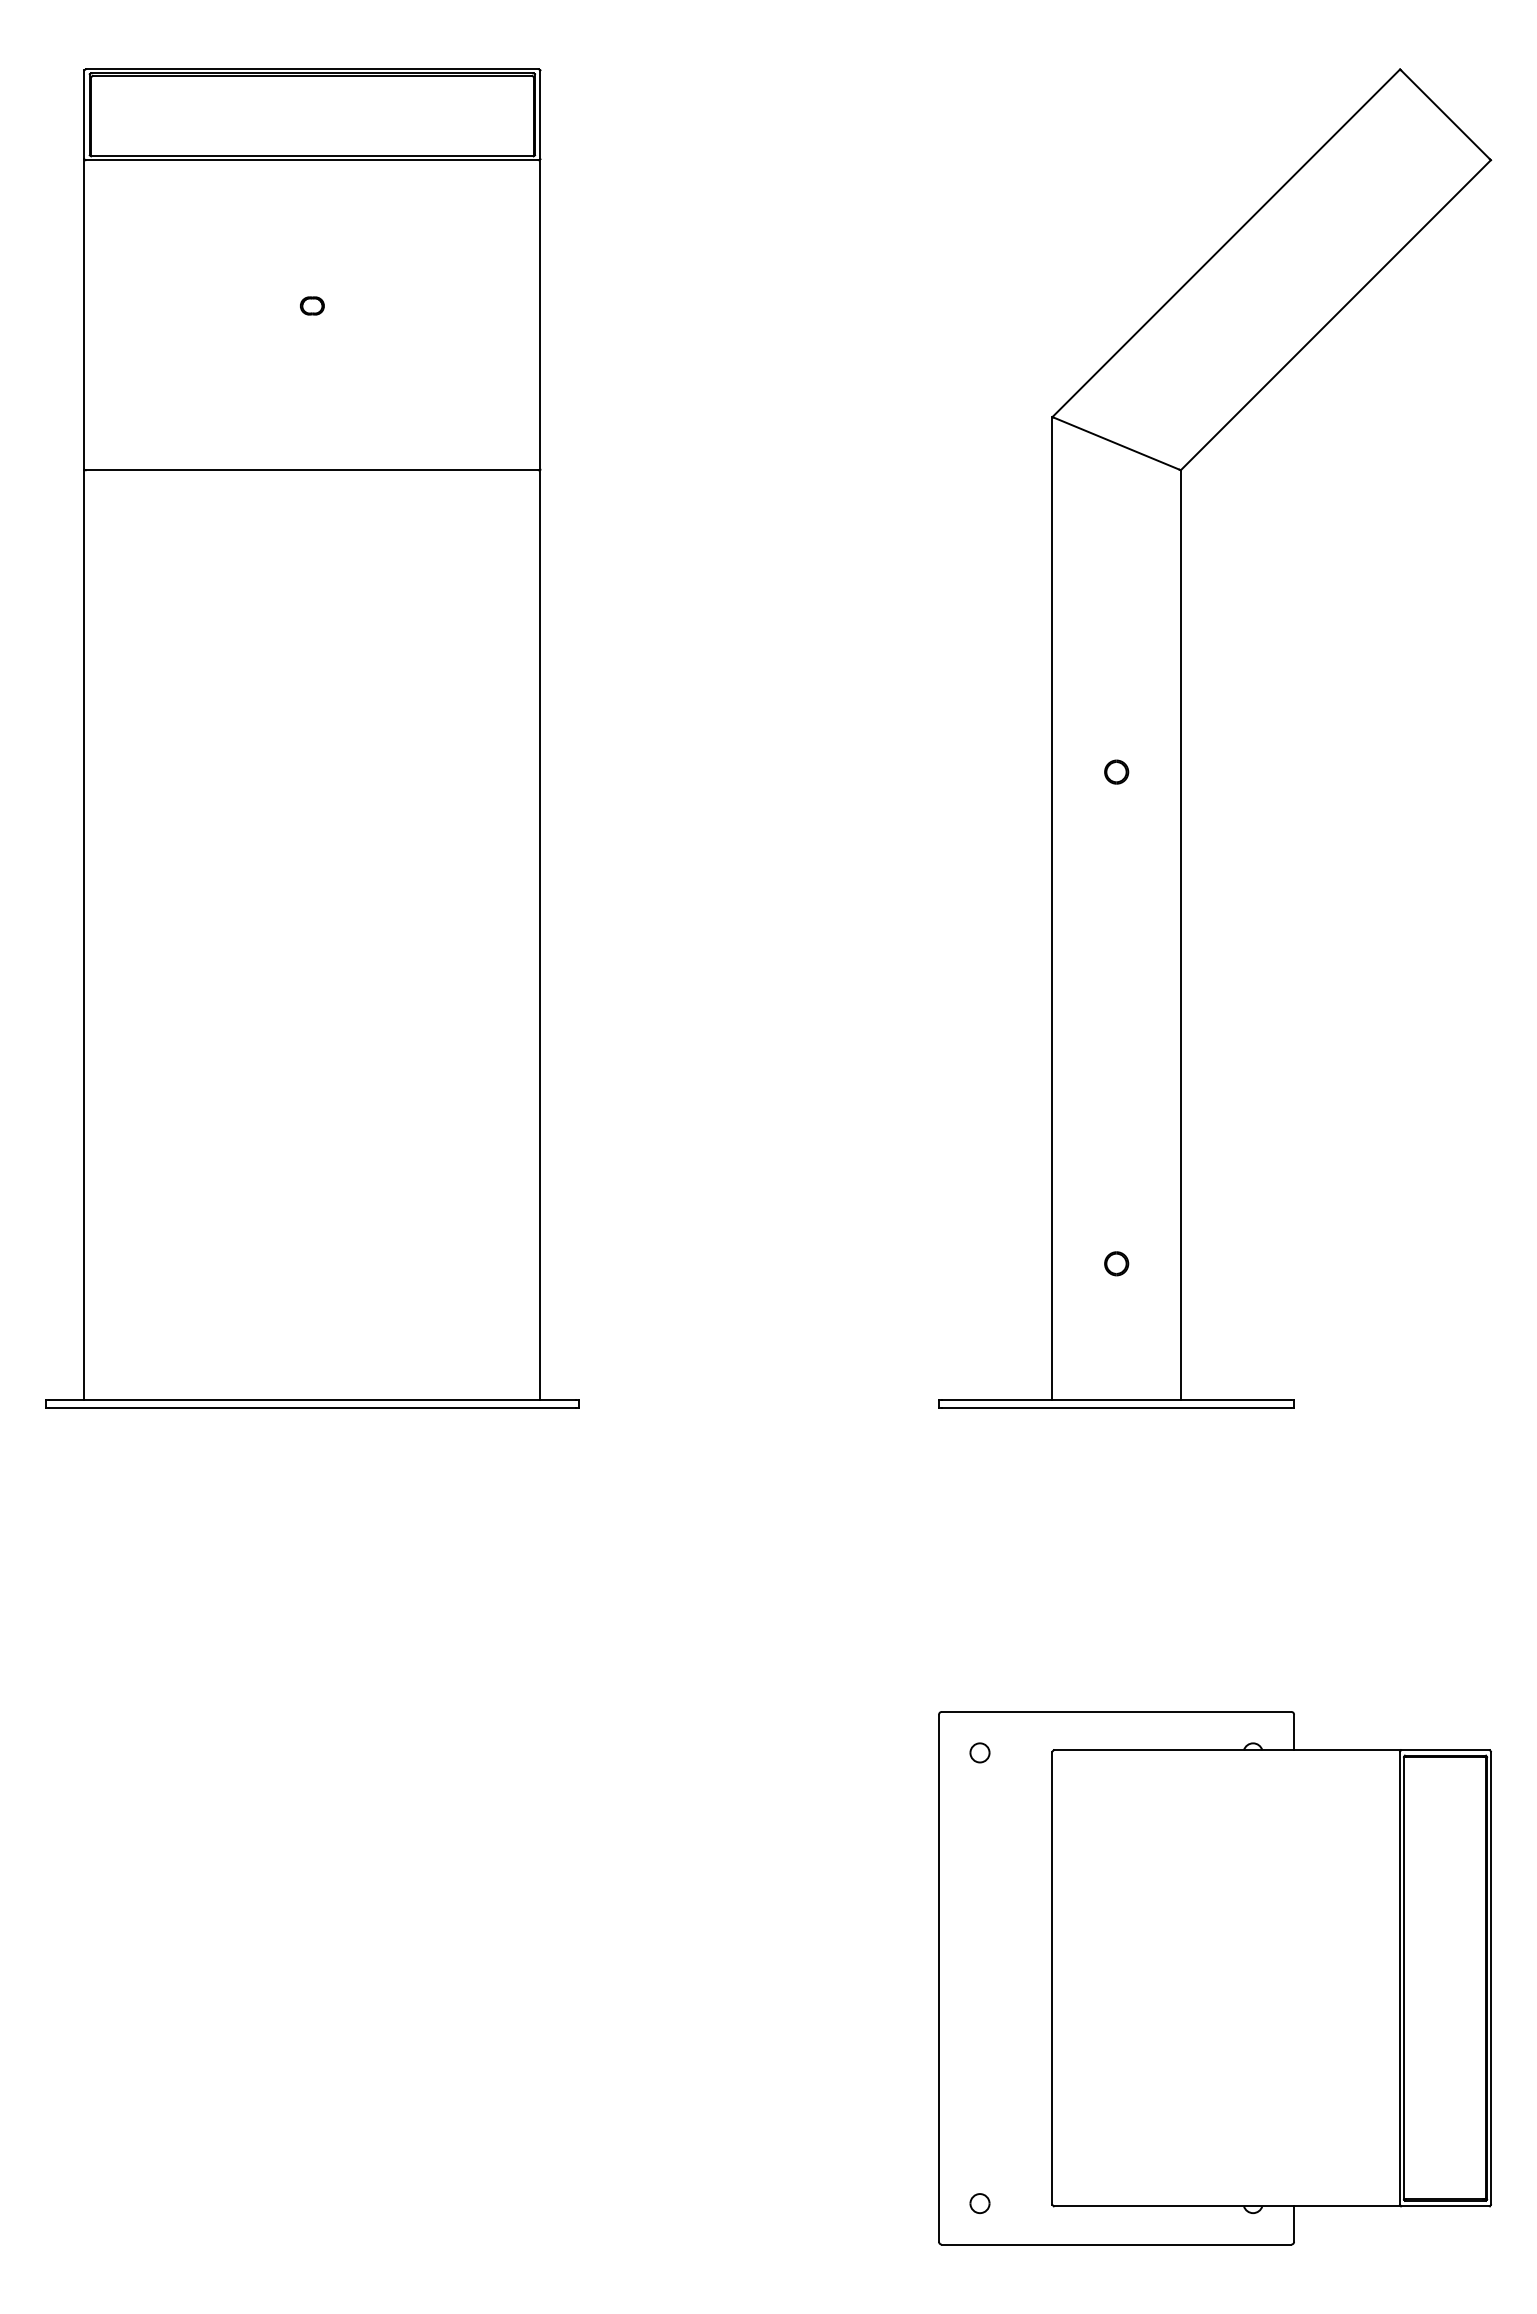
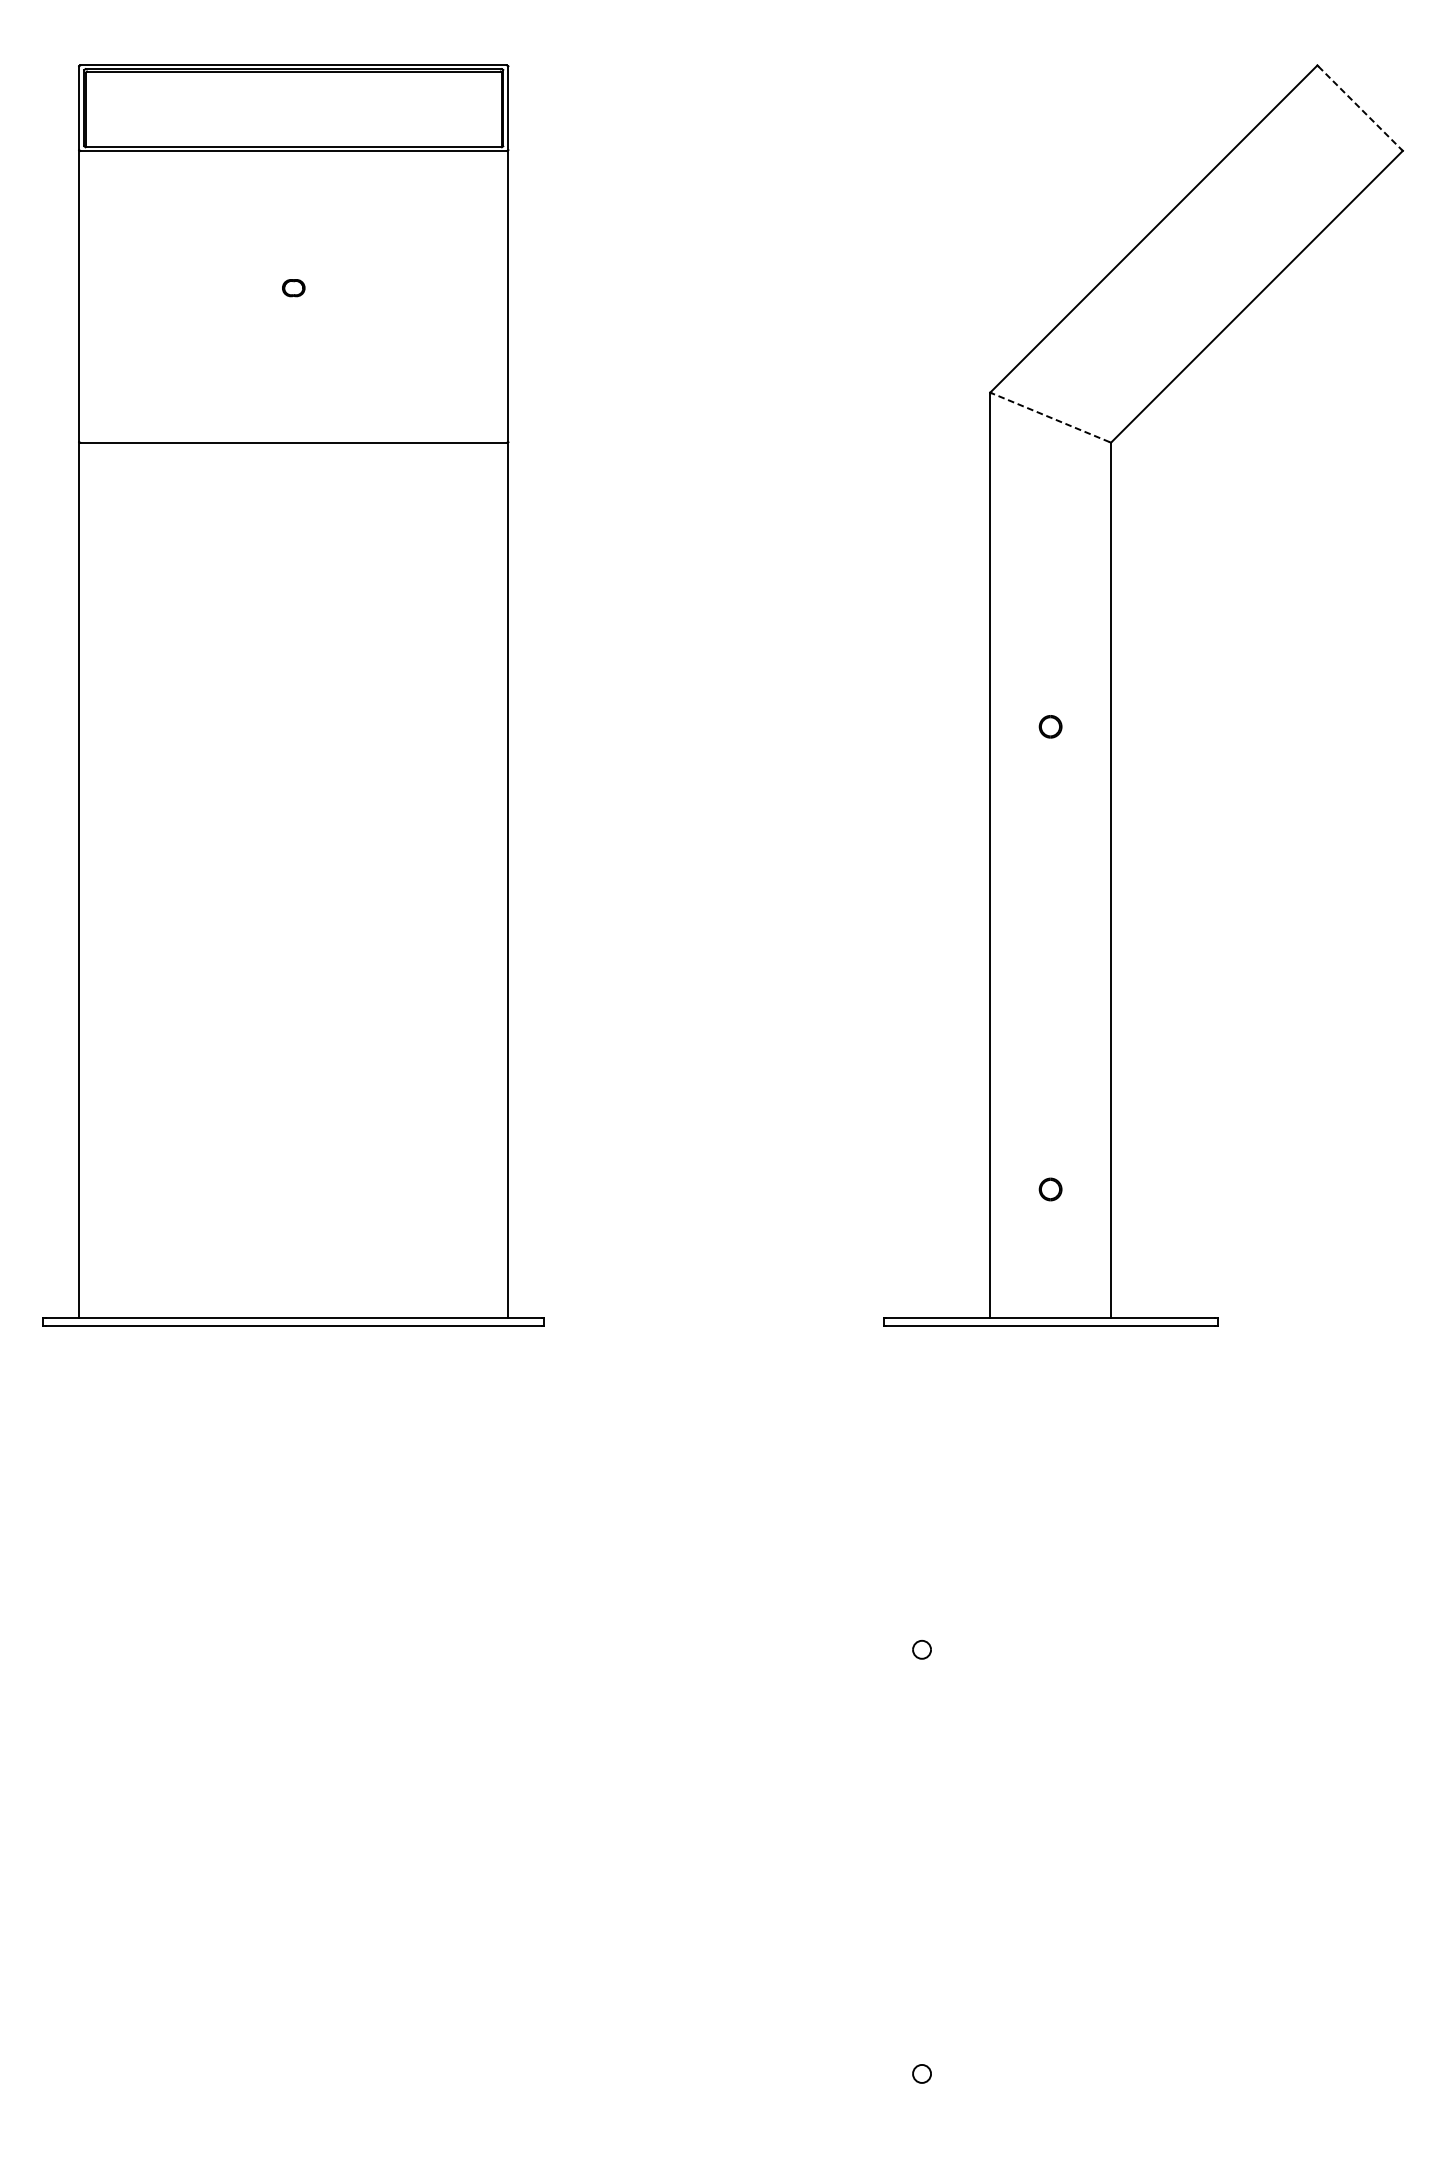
line: (1445, 114) -> (1360, 107), solid -> dashed
line: (1116, 443) -> (1050, 417), solid -> dashed
part: (1214, 1978) -> (1142, 1862), removed

